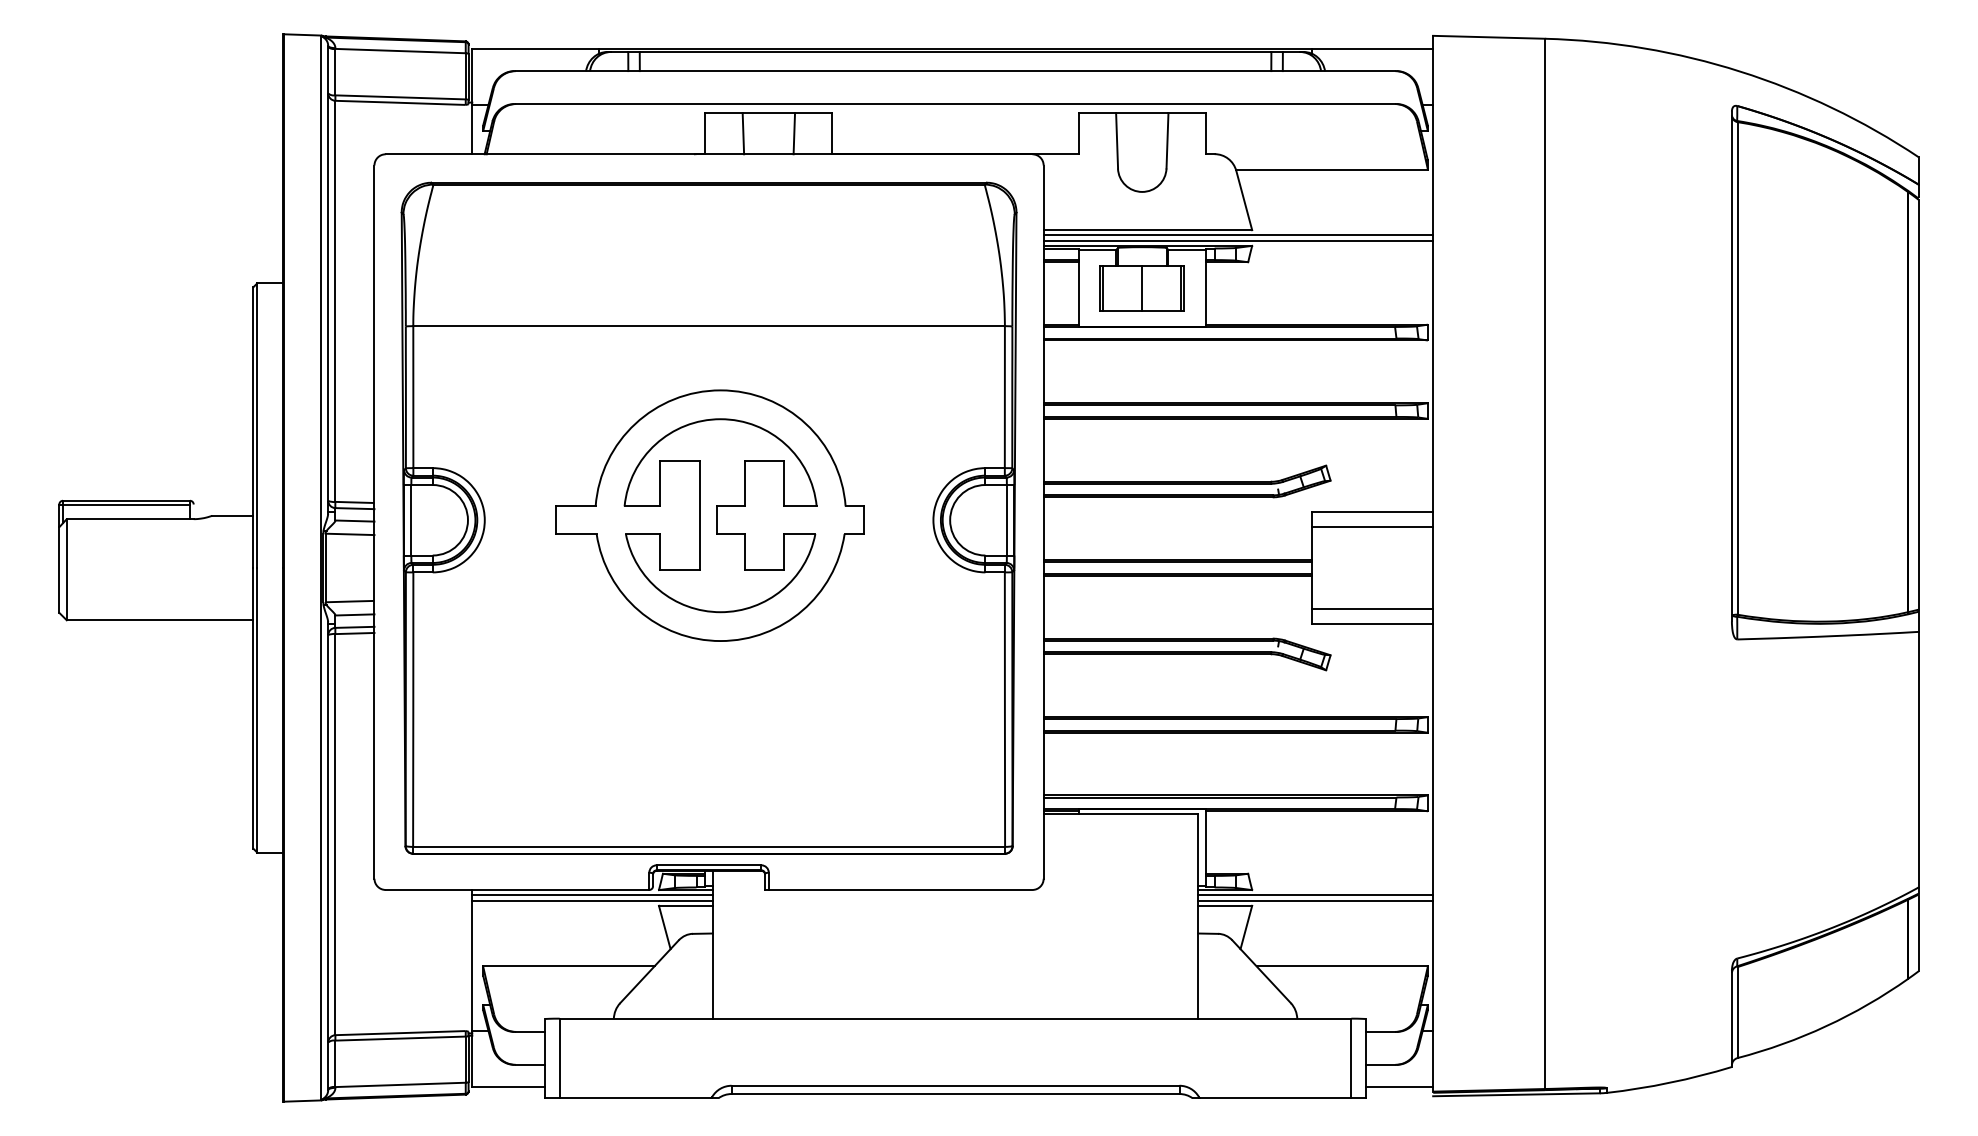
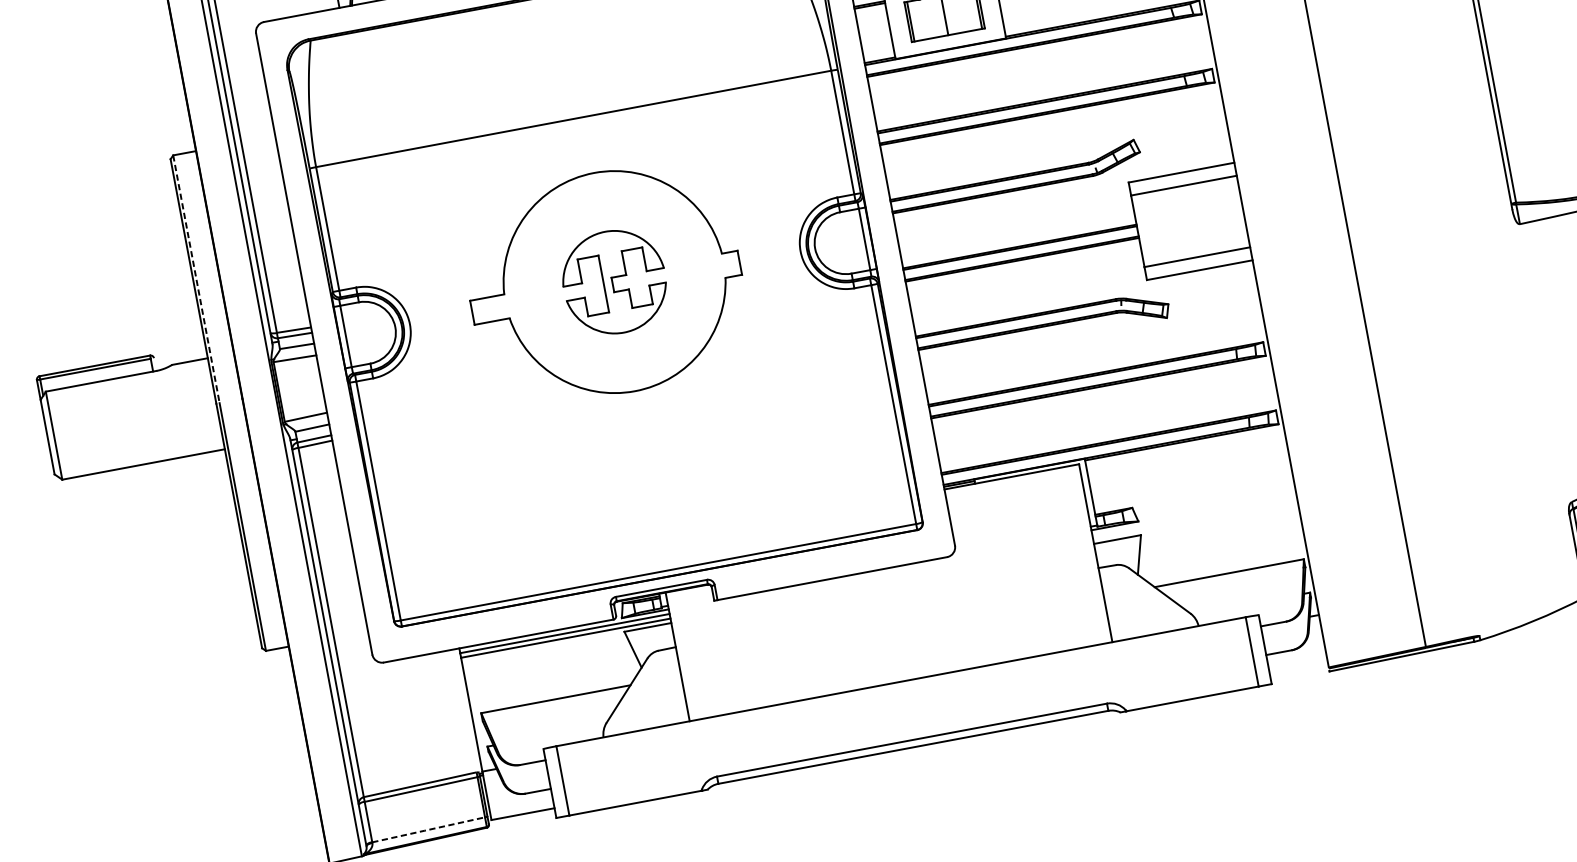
line: (257, 426) -> (196, 279), solid -> dashed
part: (720, 515) -> (614, 281), size x0.6
line: (1315, 895) -> (1194, 515), removed
line: (1315, 900) -> (1195, 520), removed
line: (400, 1084) -> (428, 829), solid -> dashed
line: (1399, 1087) -> (1298, 669), removed

